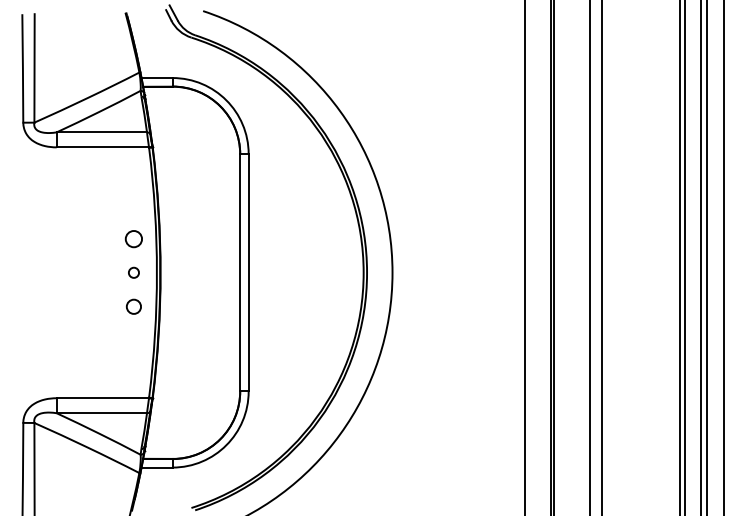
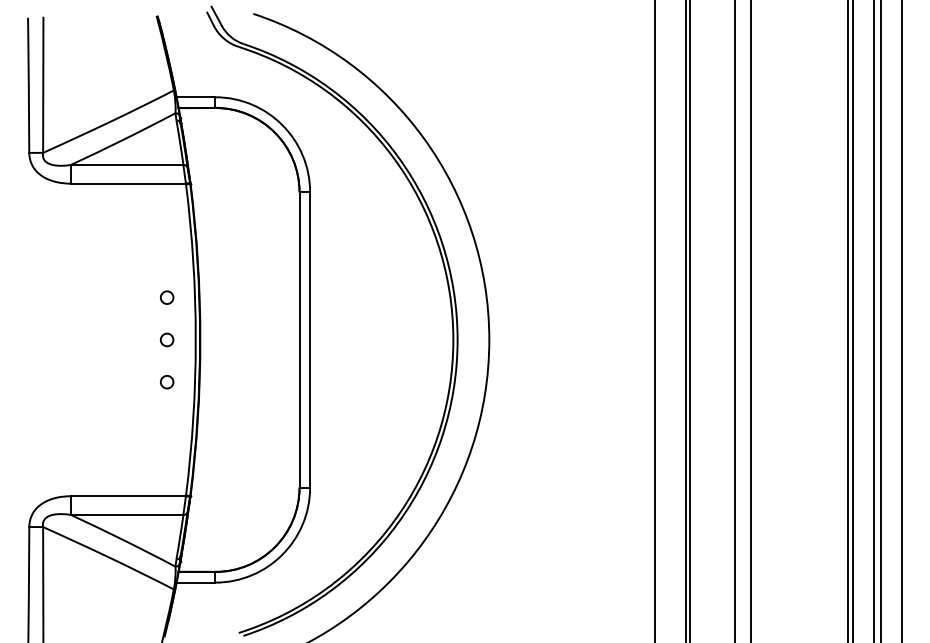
circle: (133, 238) -> (166, 297), size x0.62
circle: (133, 306) -> (166, 381), size x0.71

